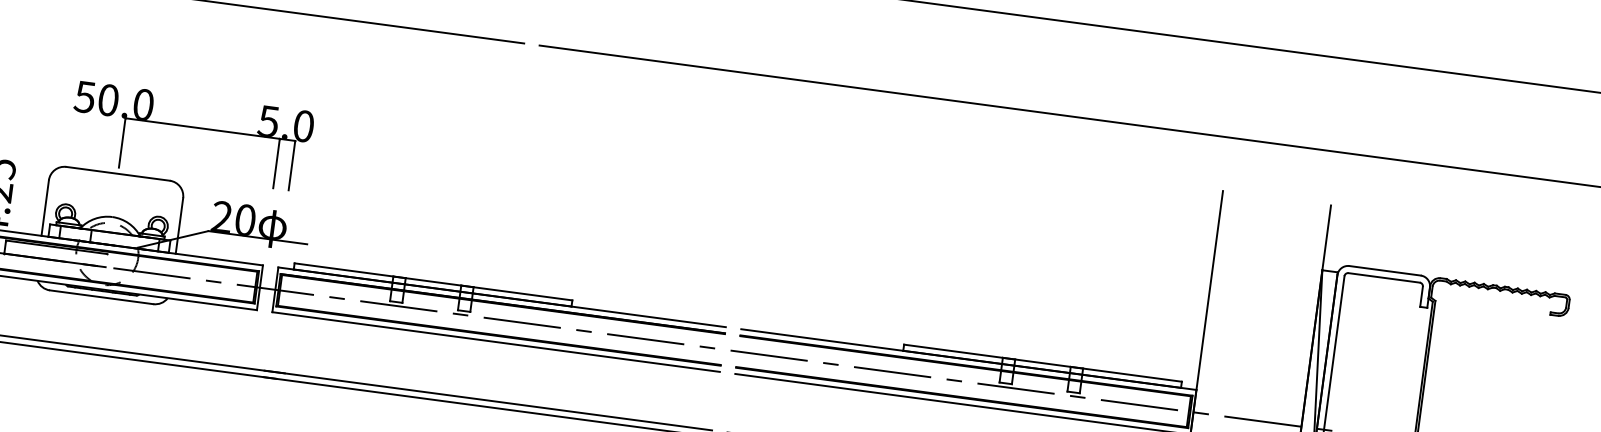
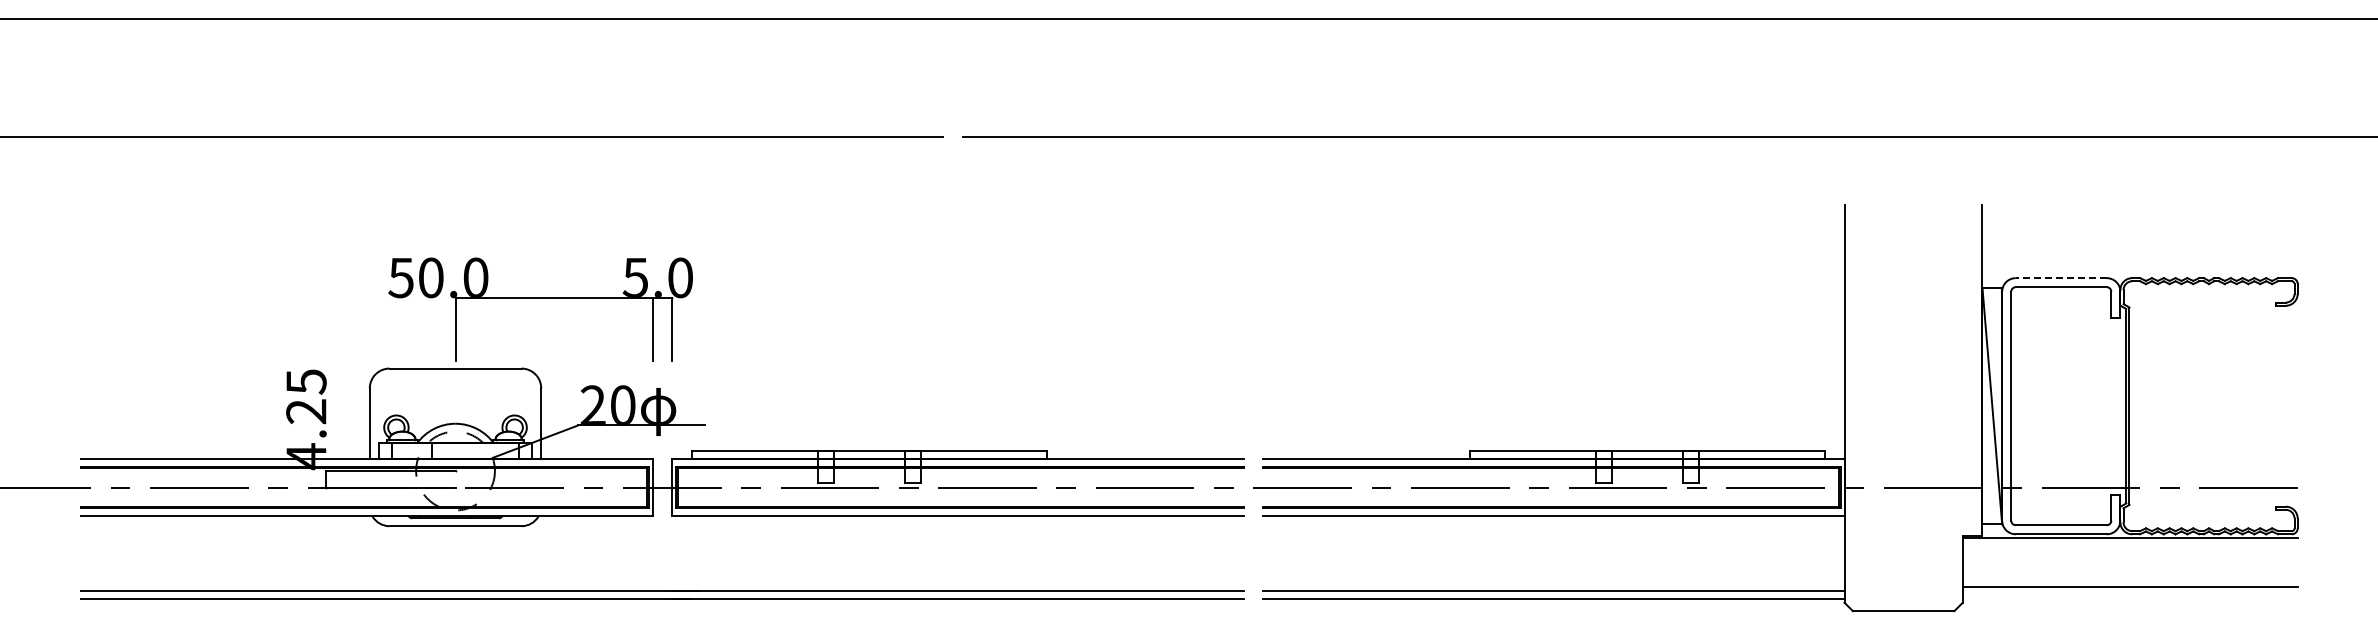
line: (1385, 271) -> (2061, 278), solid -> dashed

